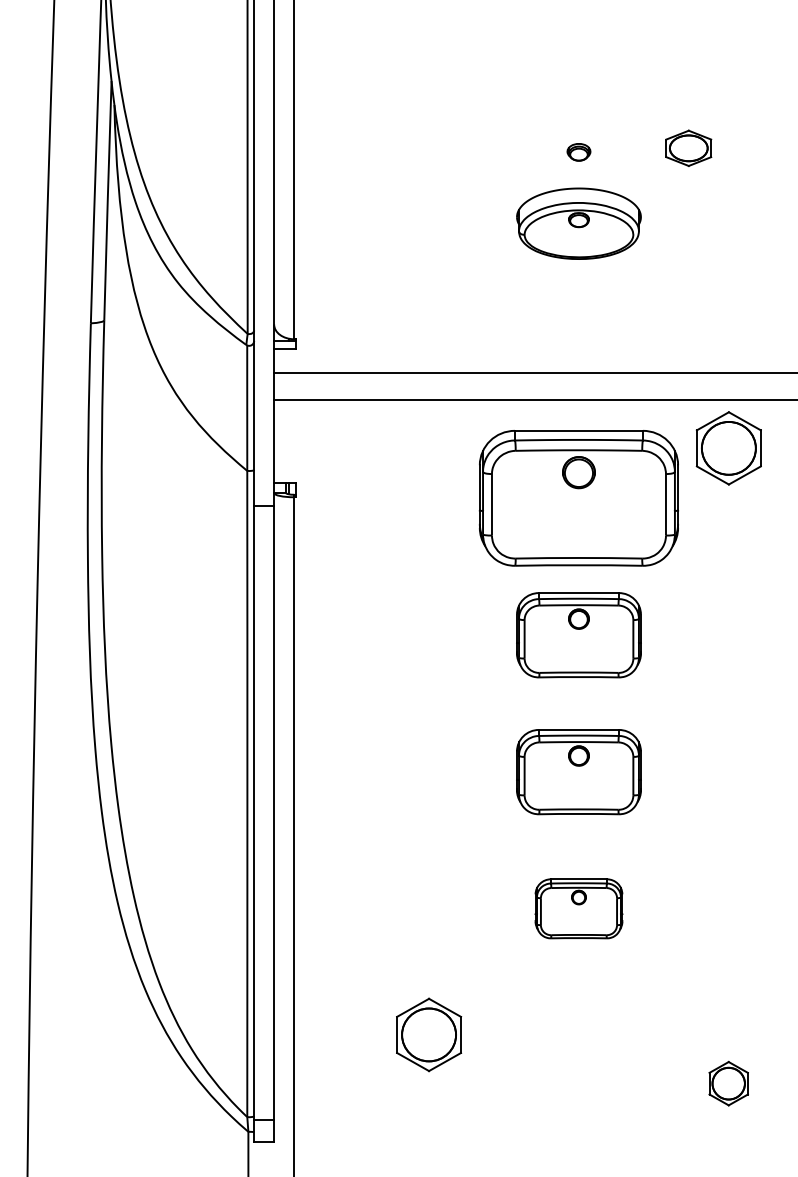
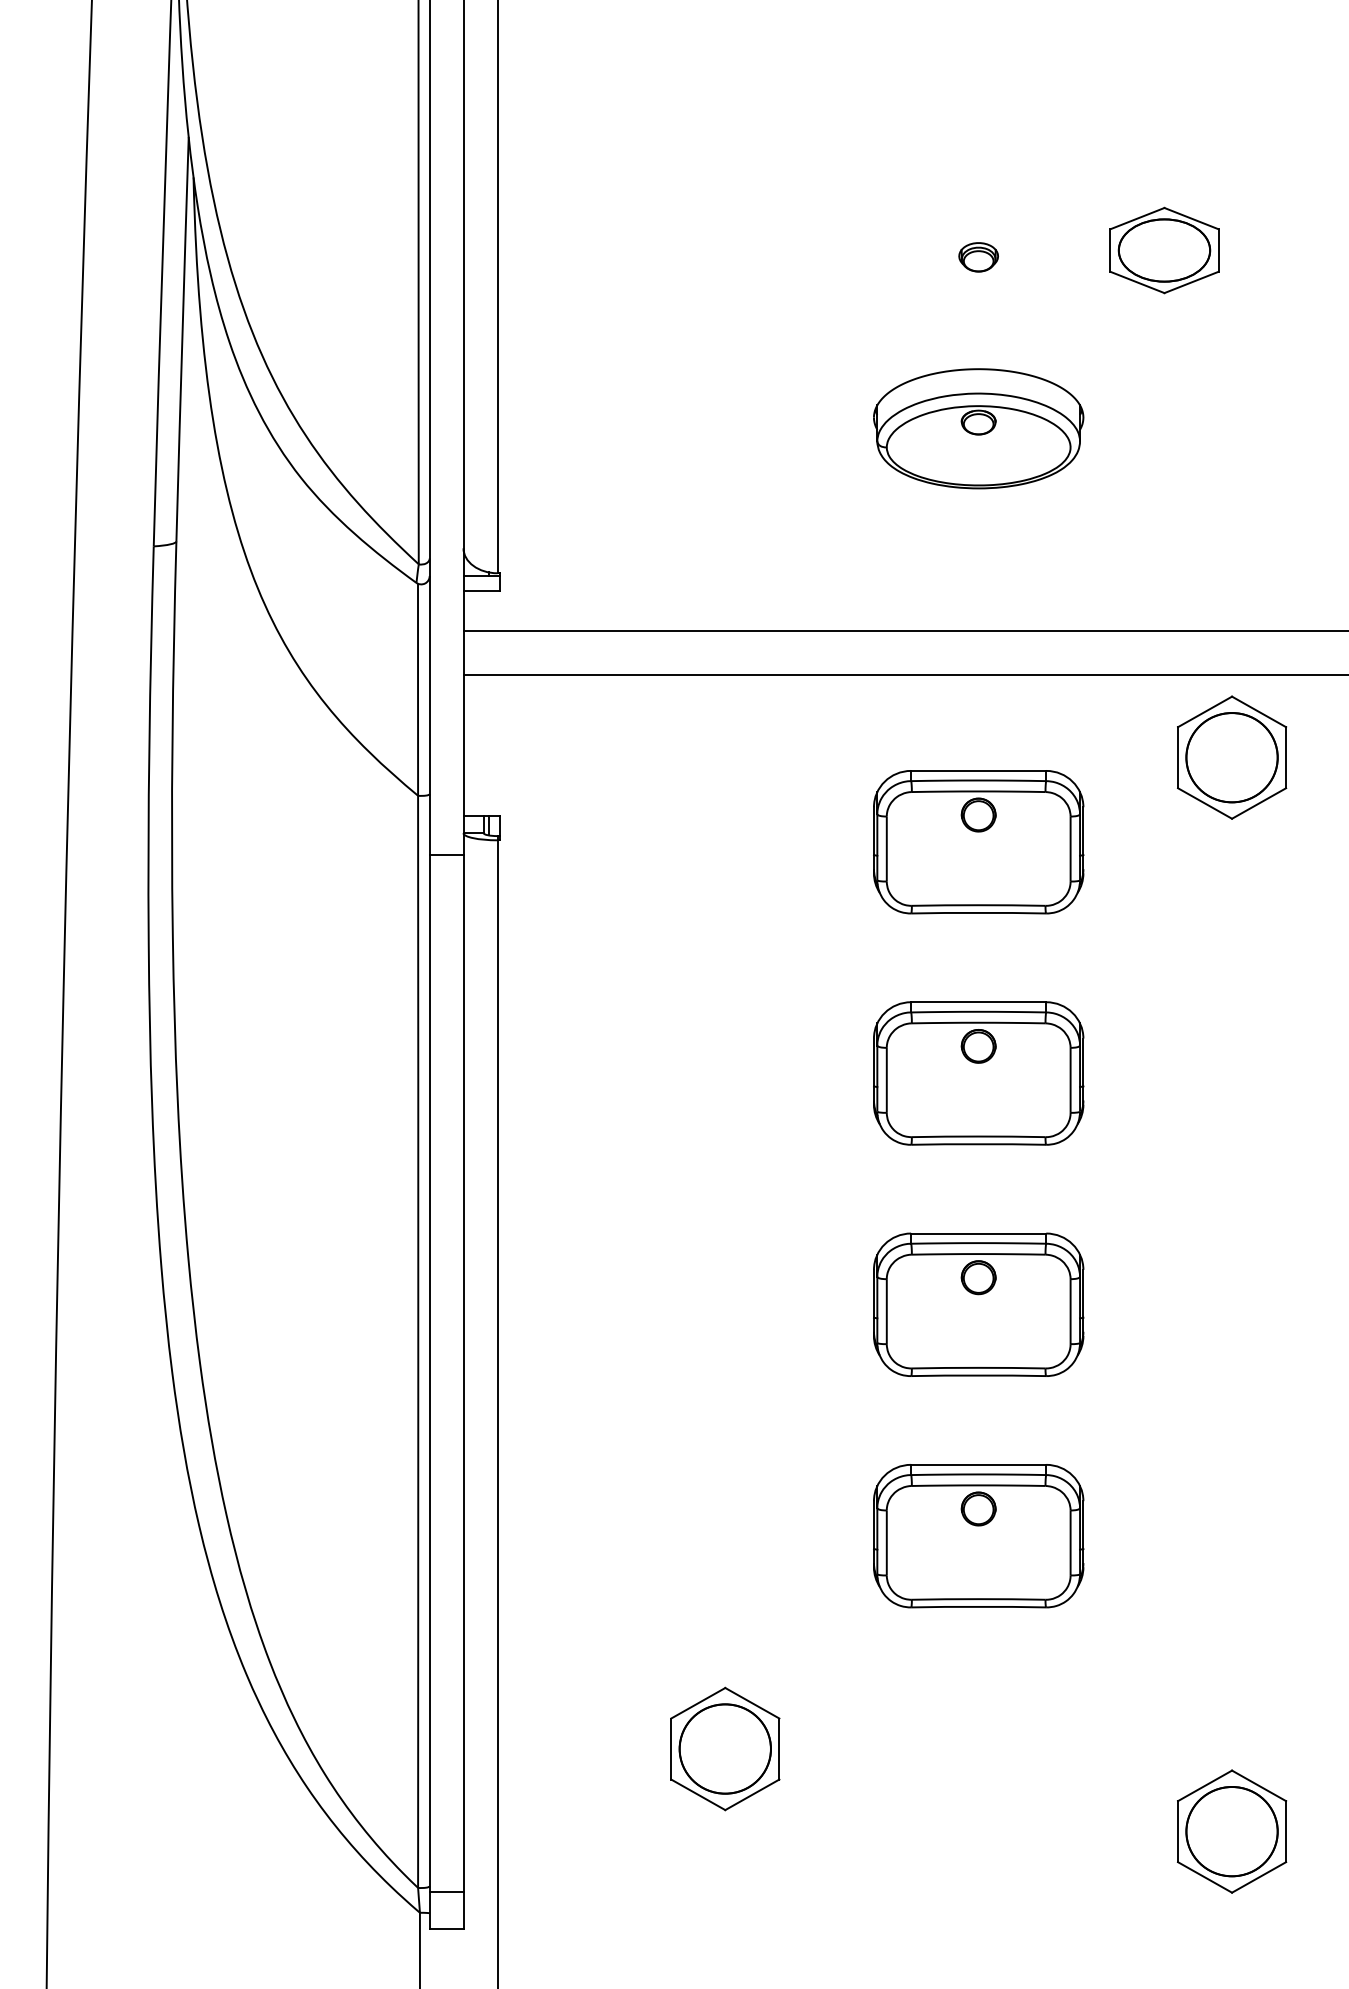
part: (688, 148) -> (1163, 250), size x1.43
part: (578, 223) -> (977, 428), moved
part: (578, 498) -> (977, 842), size x0.62
part: (578, 908) -> (977, 1535), size x1.43
part: (728, 1083) -> (1231, 1831), size x1.67

